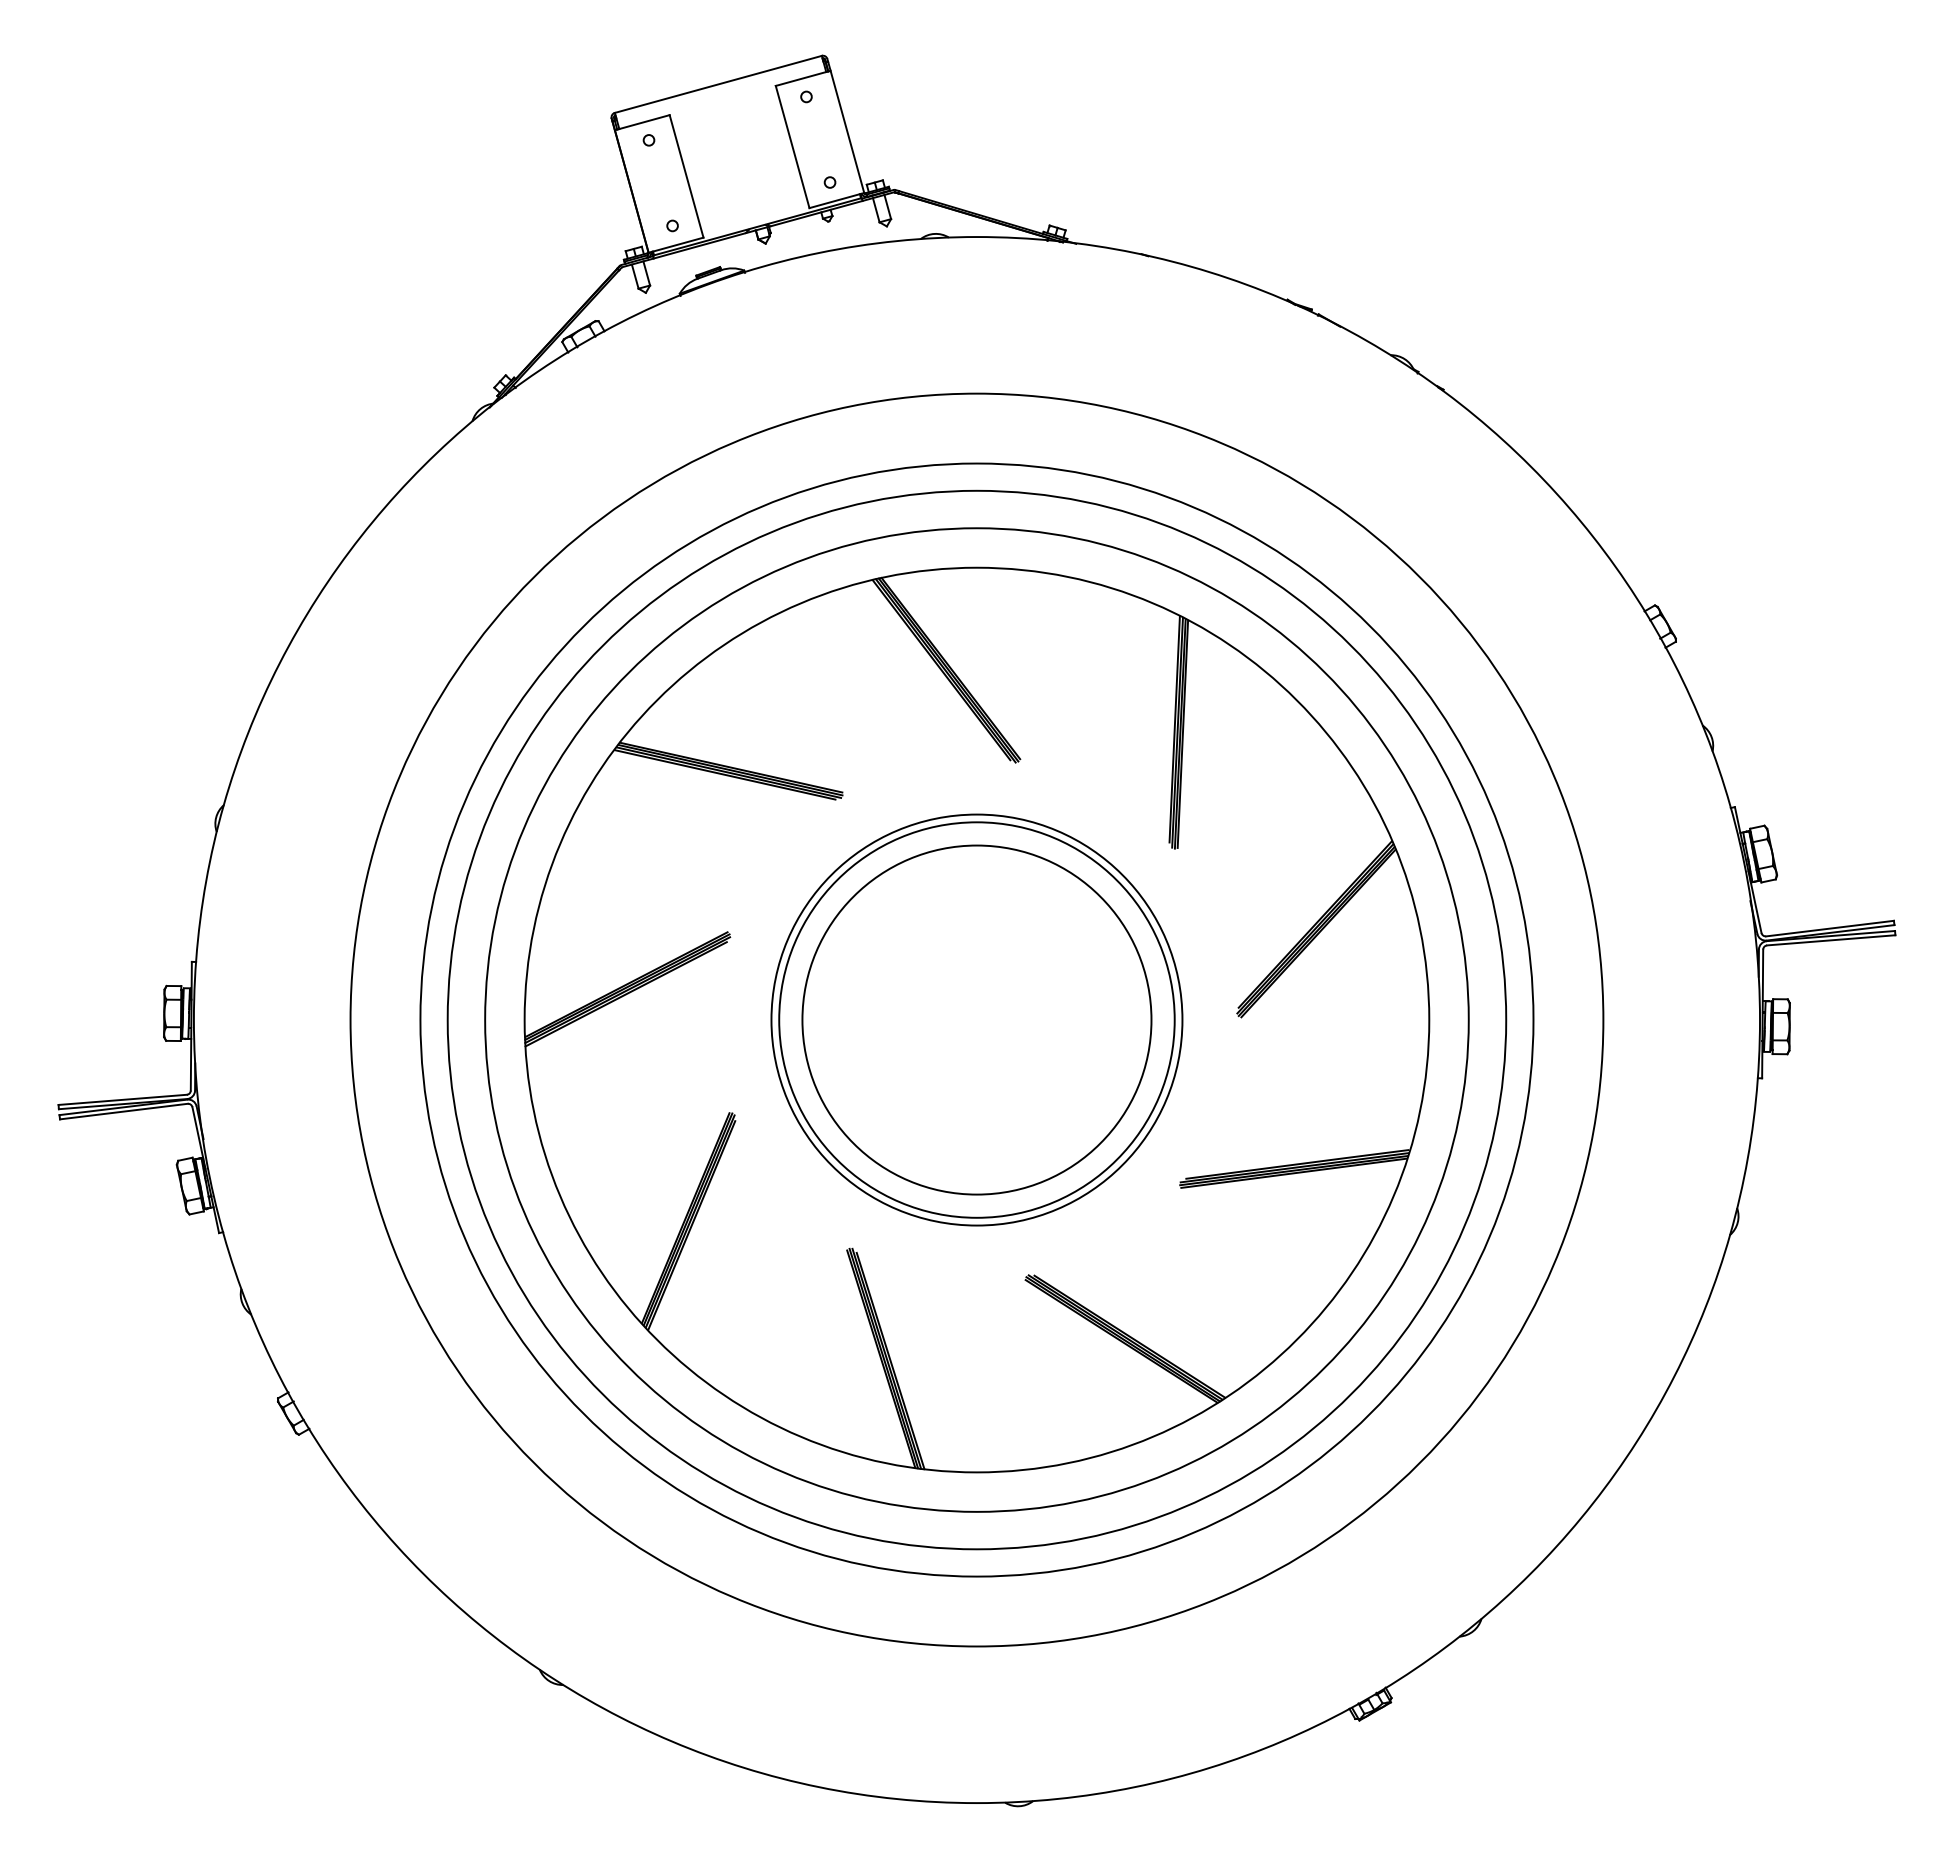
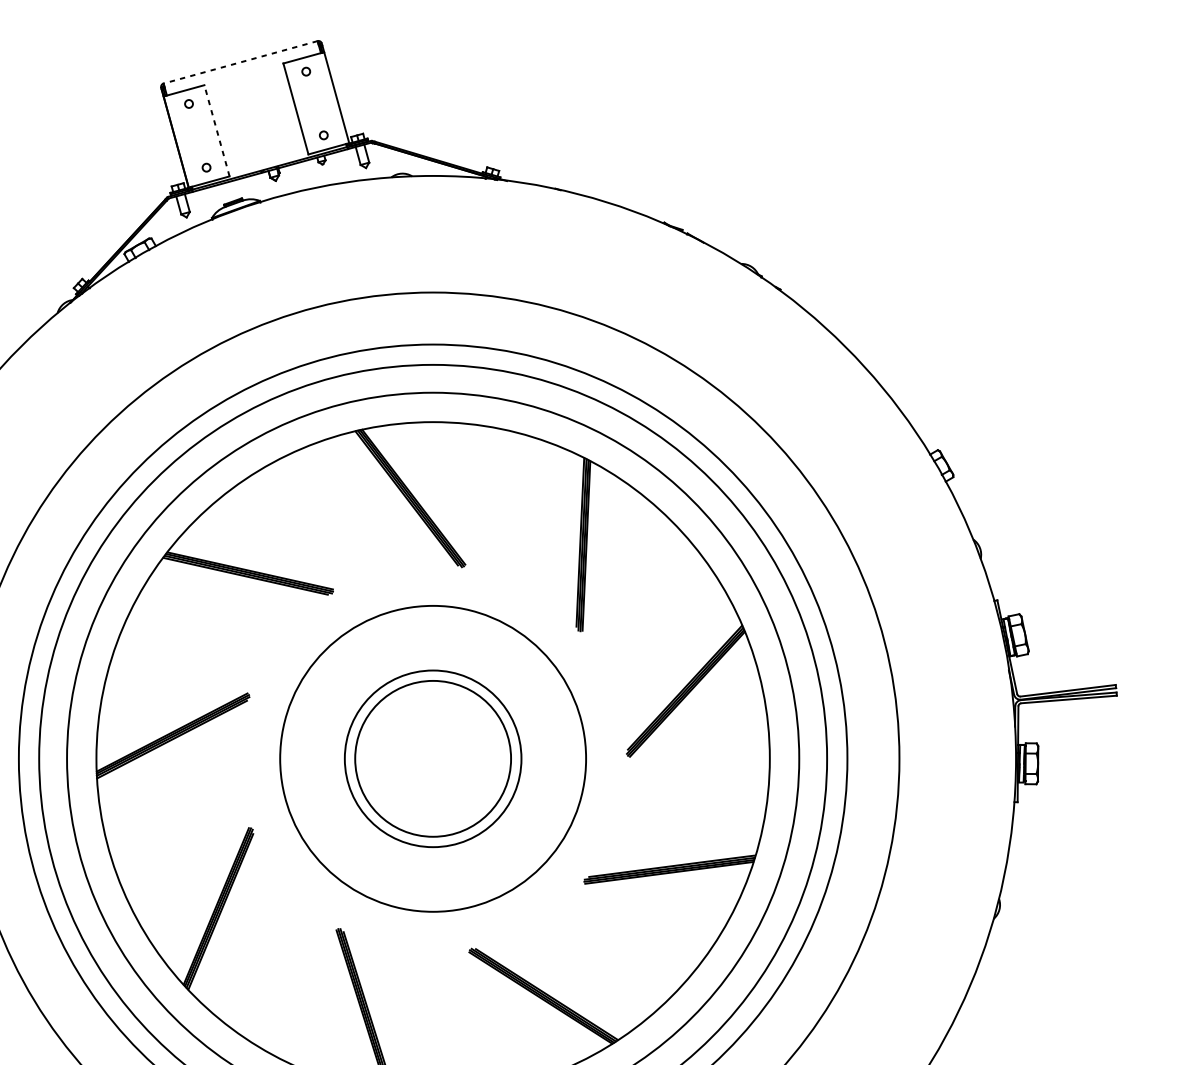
line: (717, 84) -> (240, 62), solid -> dashed
line: (686, 176) -> (216, 130), solid -> dashed
circle: (976, 1019) -> (432, 758), size x0.6
circle: (976, 1019) -> (432, 758), size x0.6

